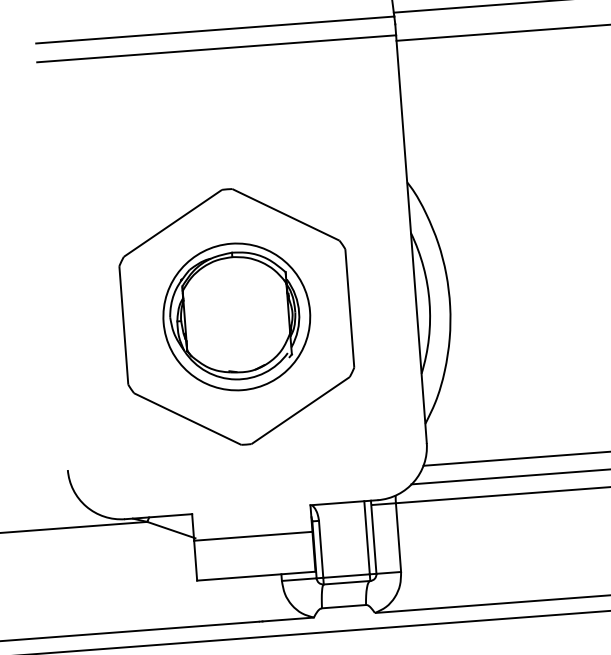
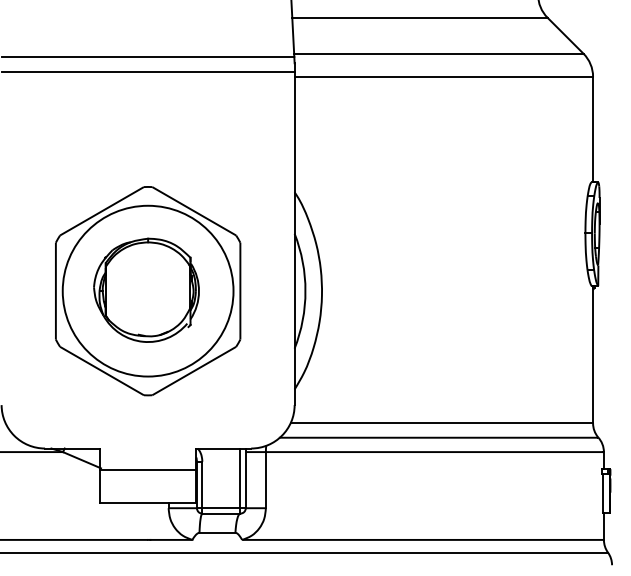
circle: (235, 316) -> (147, 290), size x1.43

